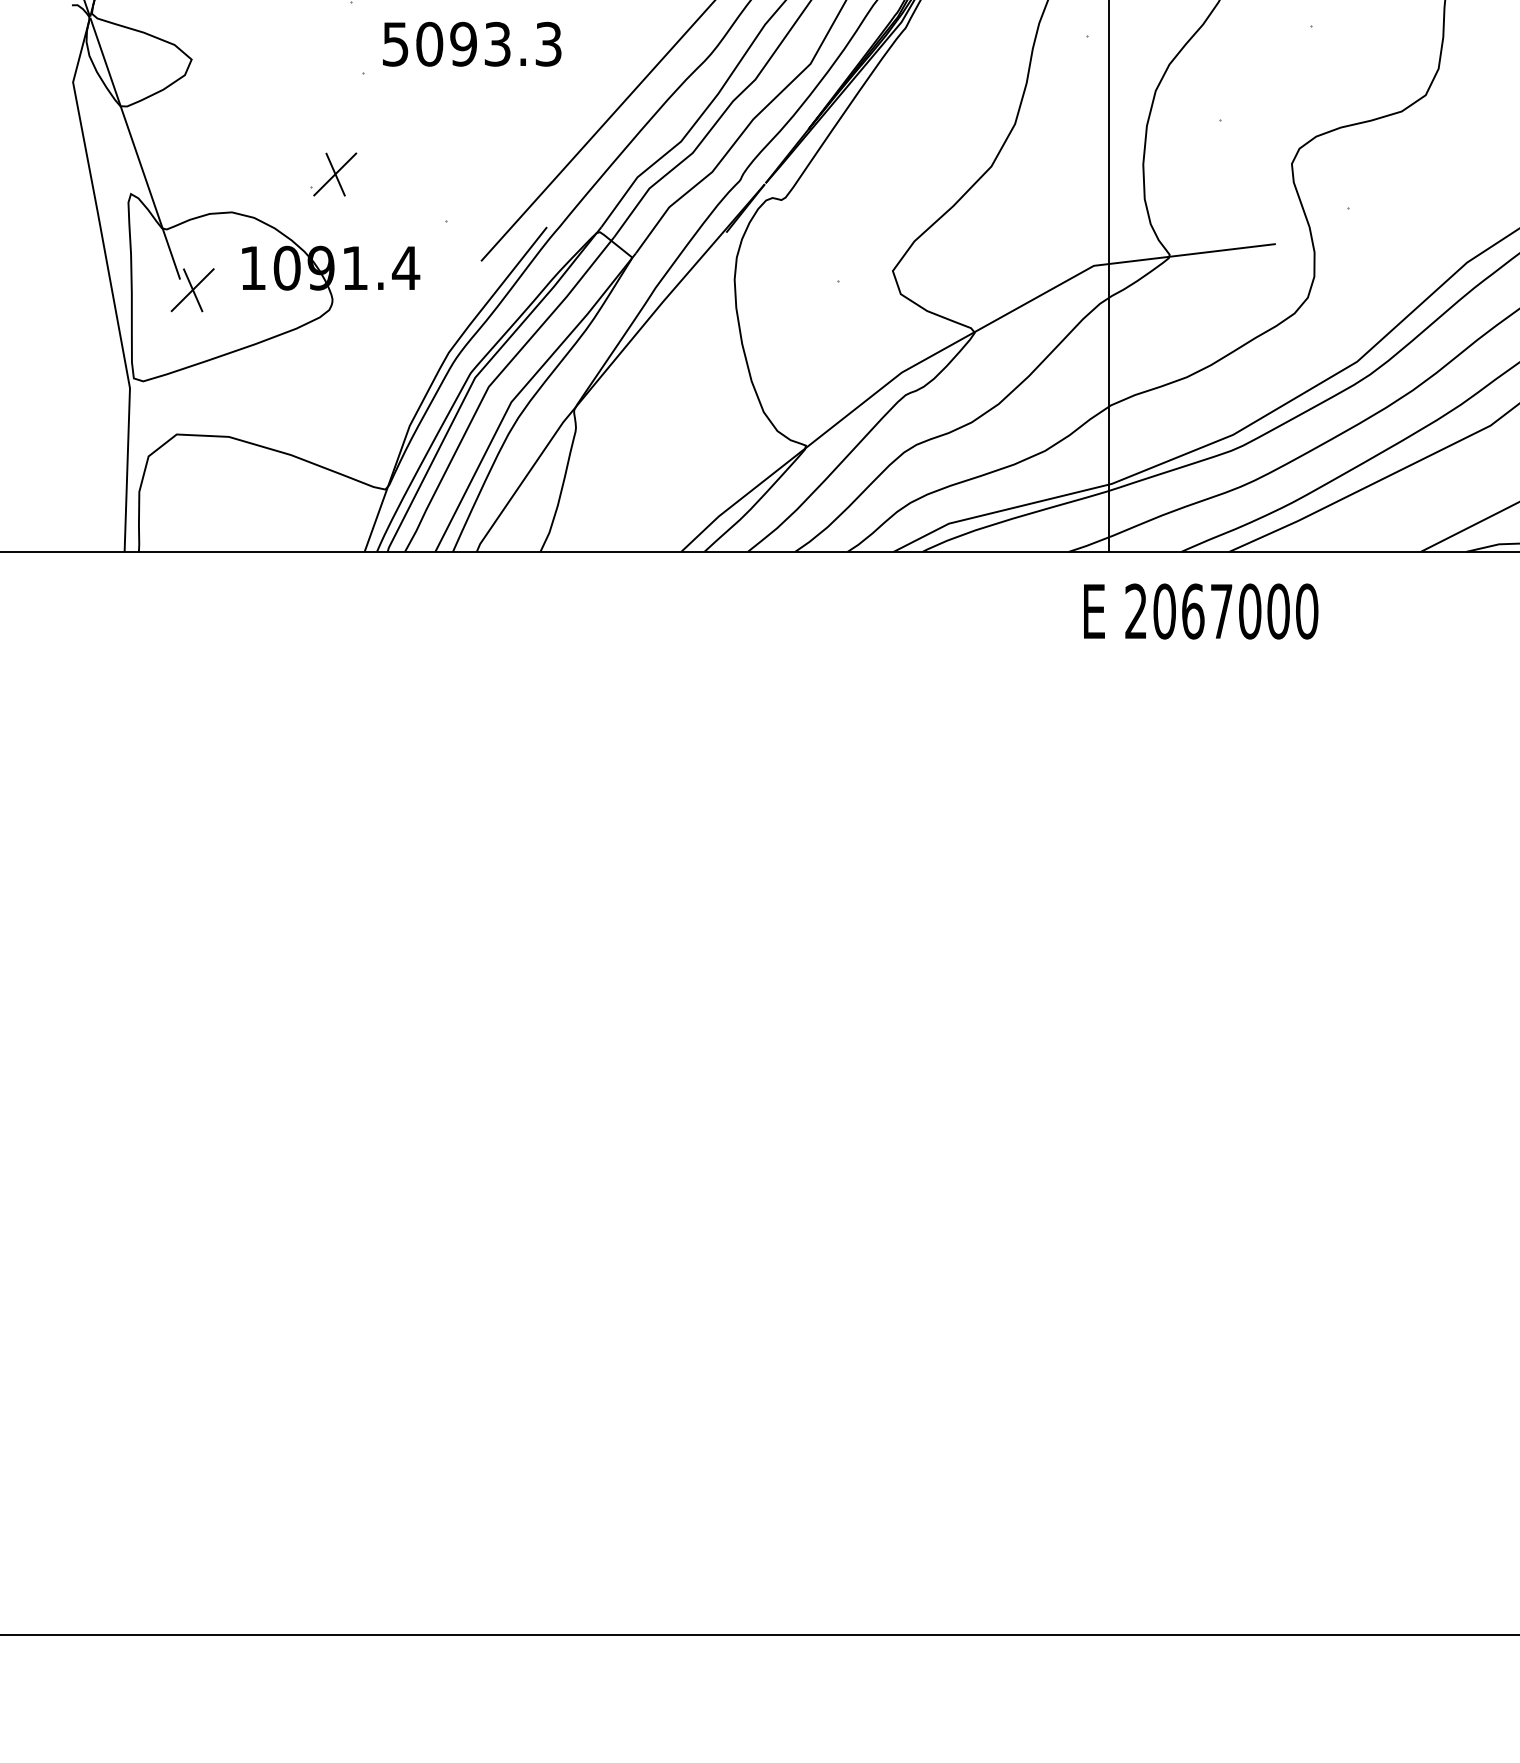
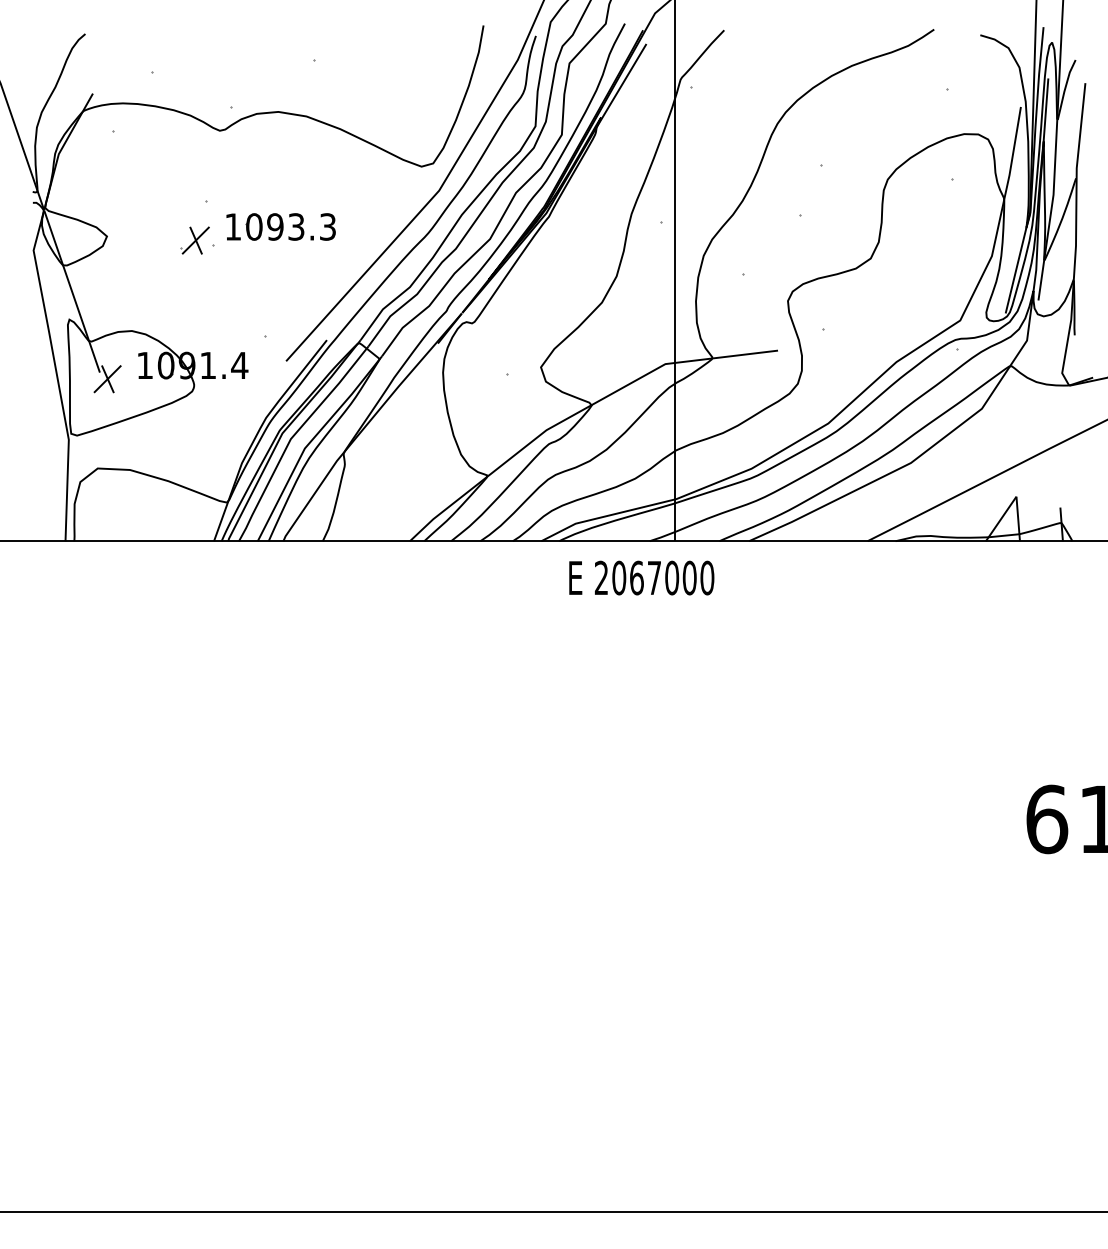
text: (394, 43) -> (232, 226), 5093.3 -> 1093.3
part: (333, 174) -> (194, 240), moved
text: (1200, 610) -> (641, 577), moved

